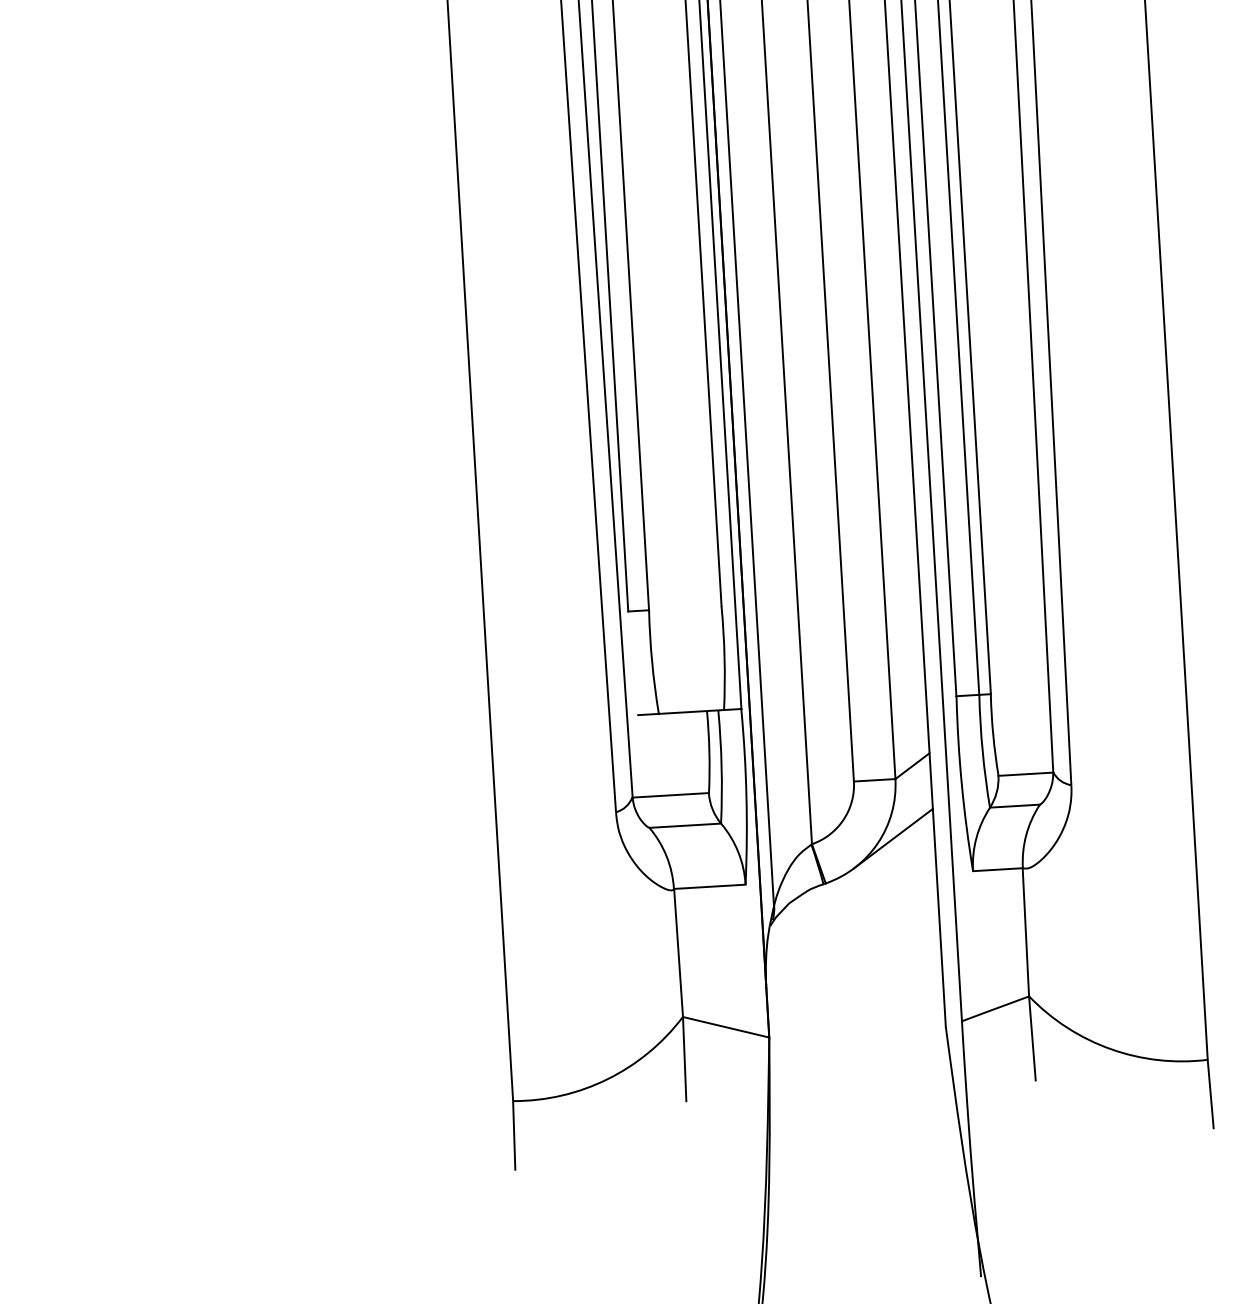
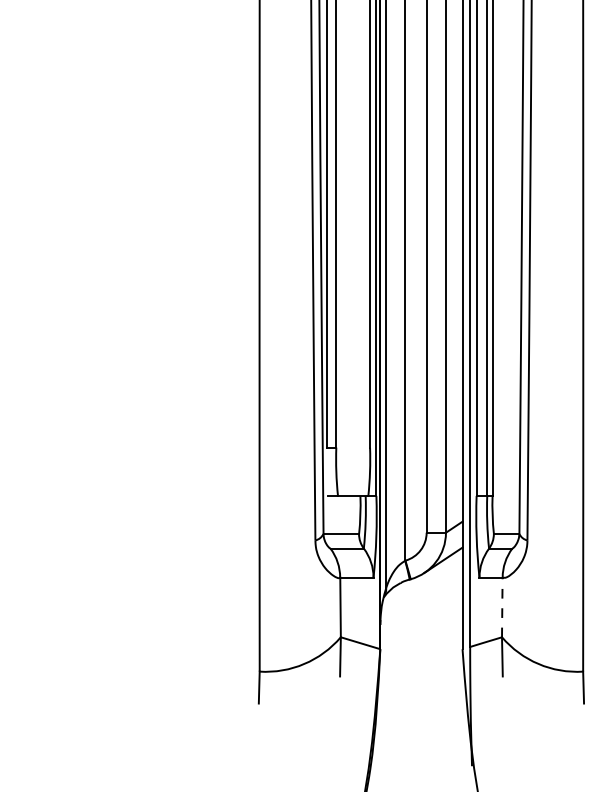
line: (1026, 932) -> (502, 607), solid -> dashed

